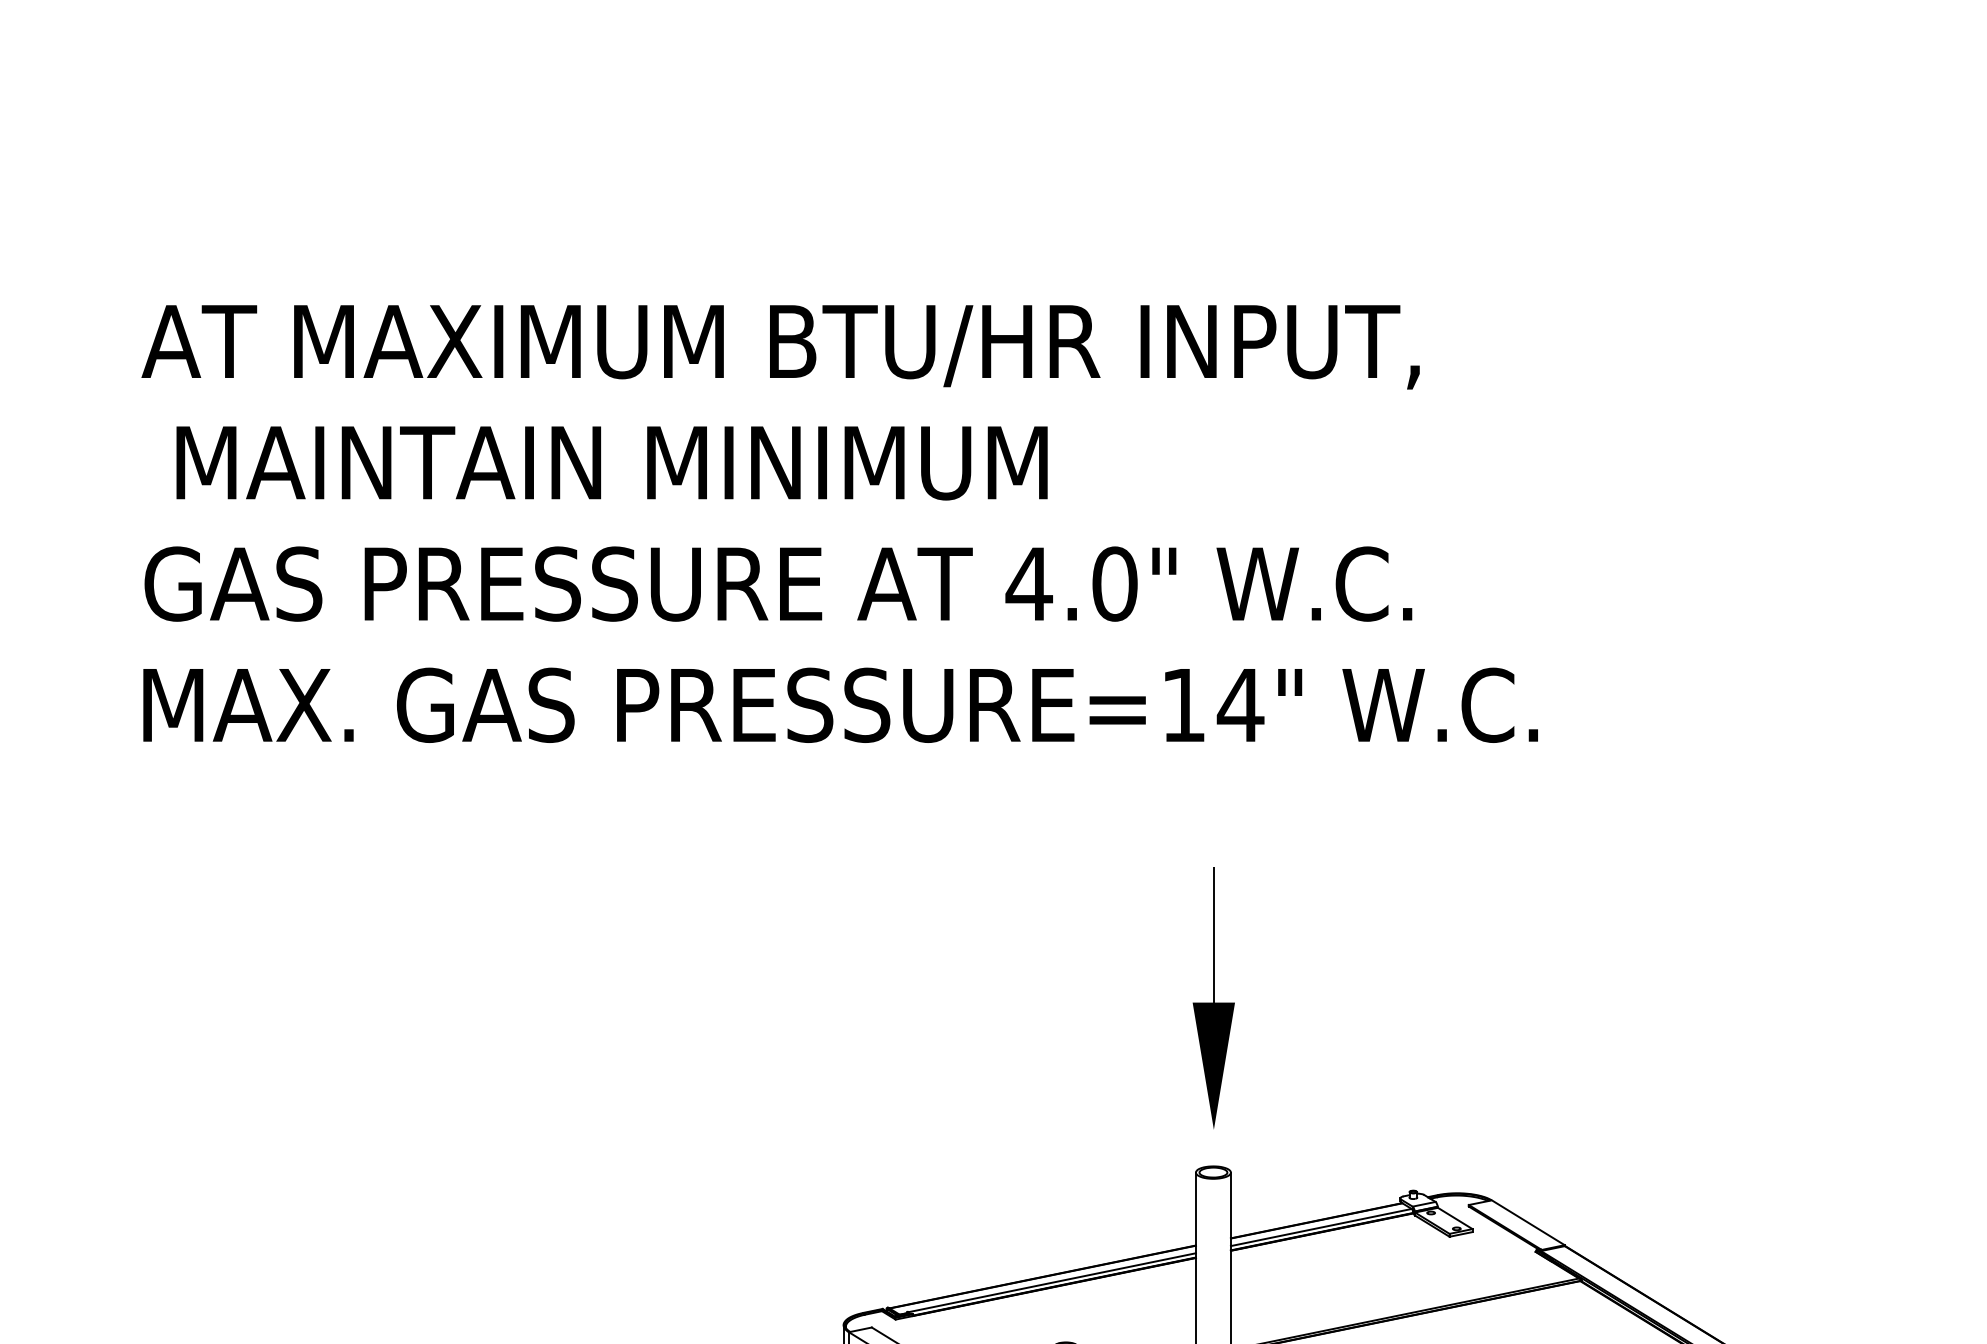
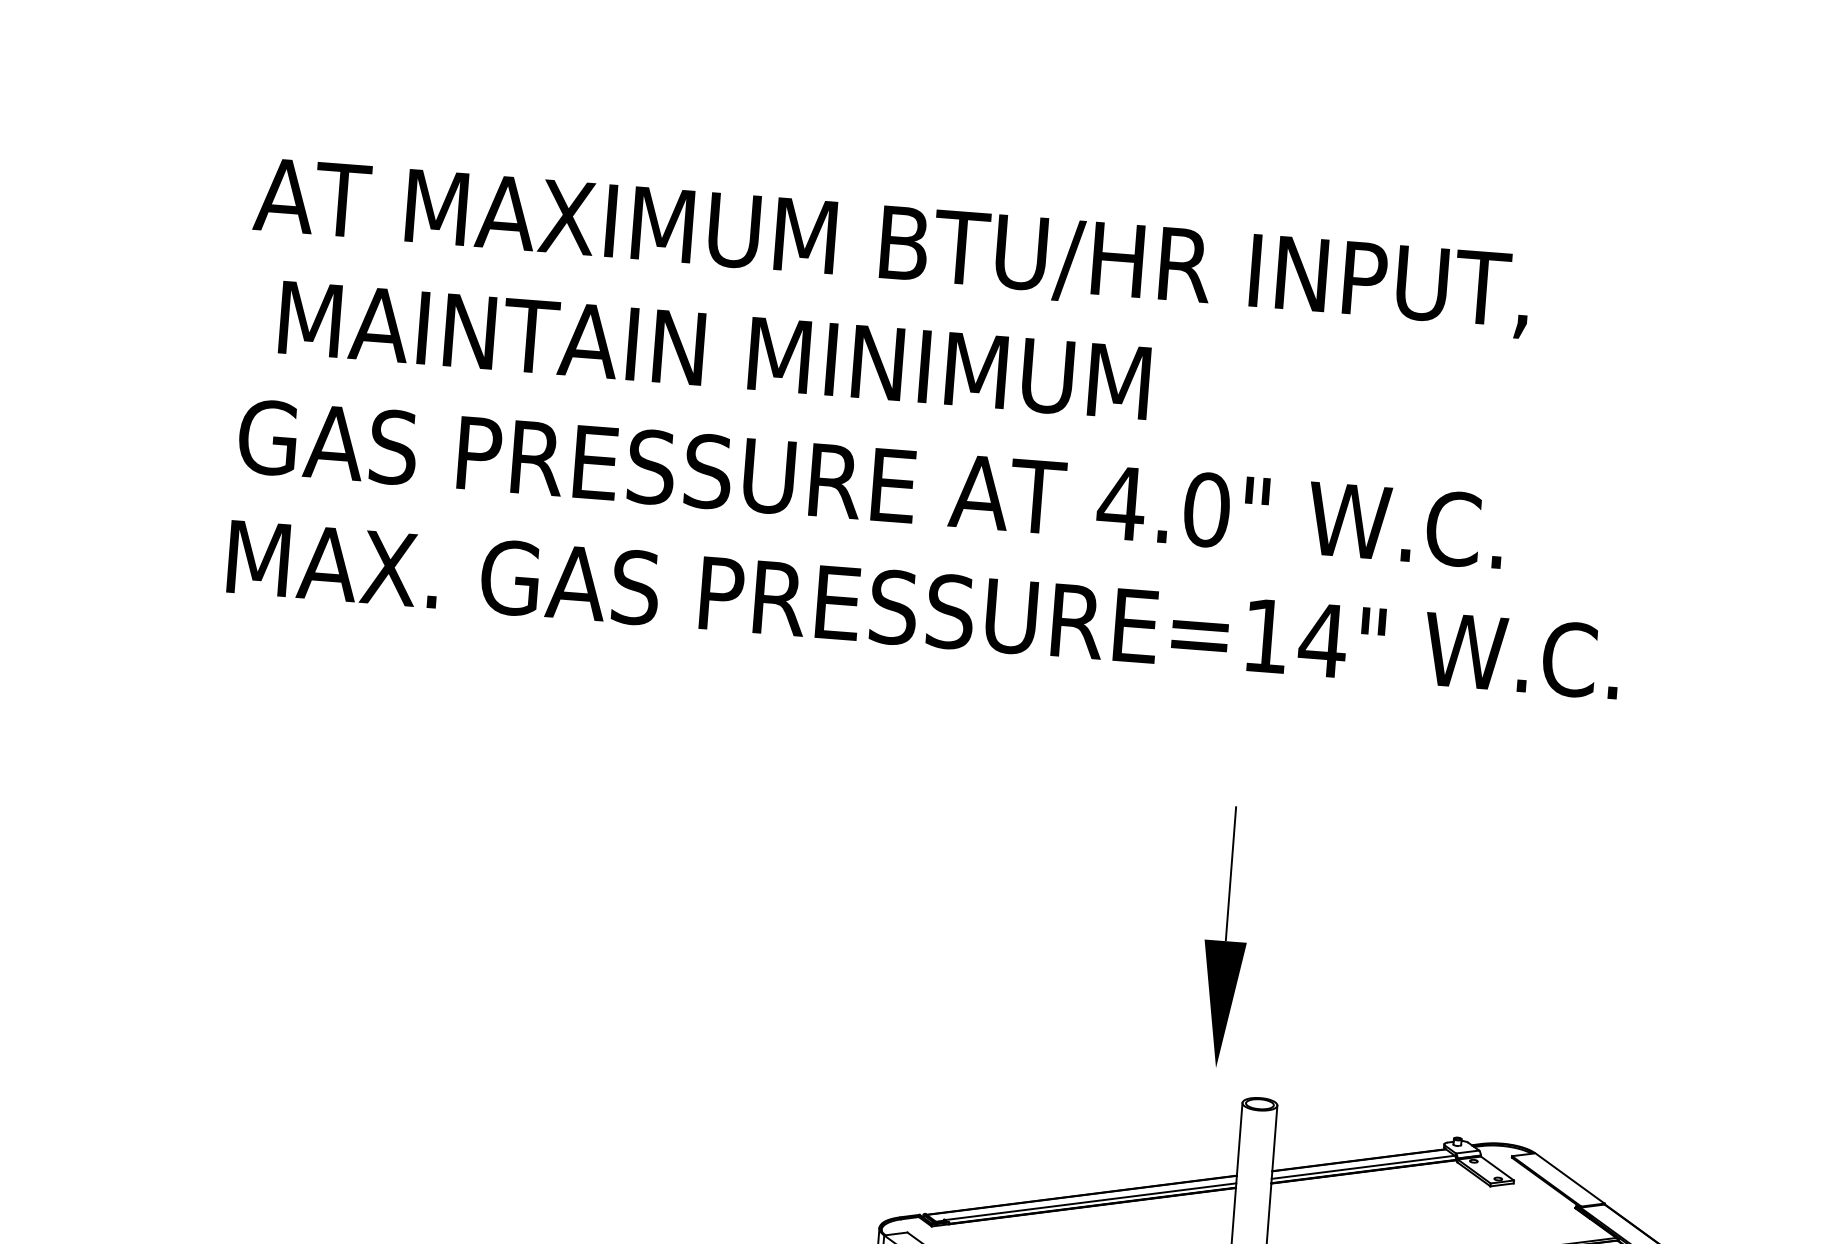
part: (1213, 998) -> (1225, 937), moved

